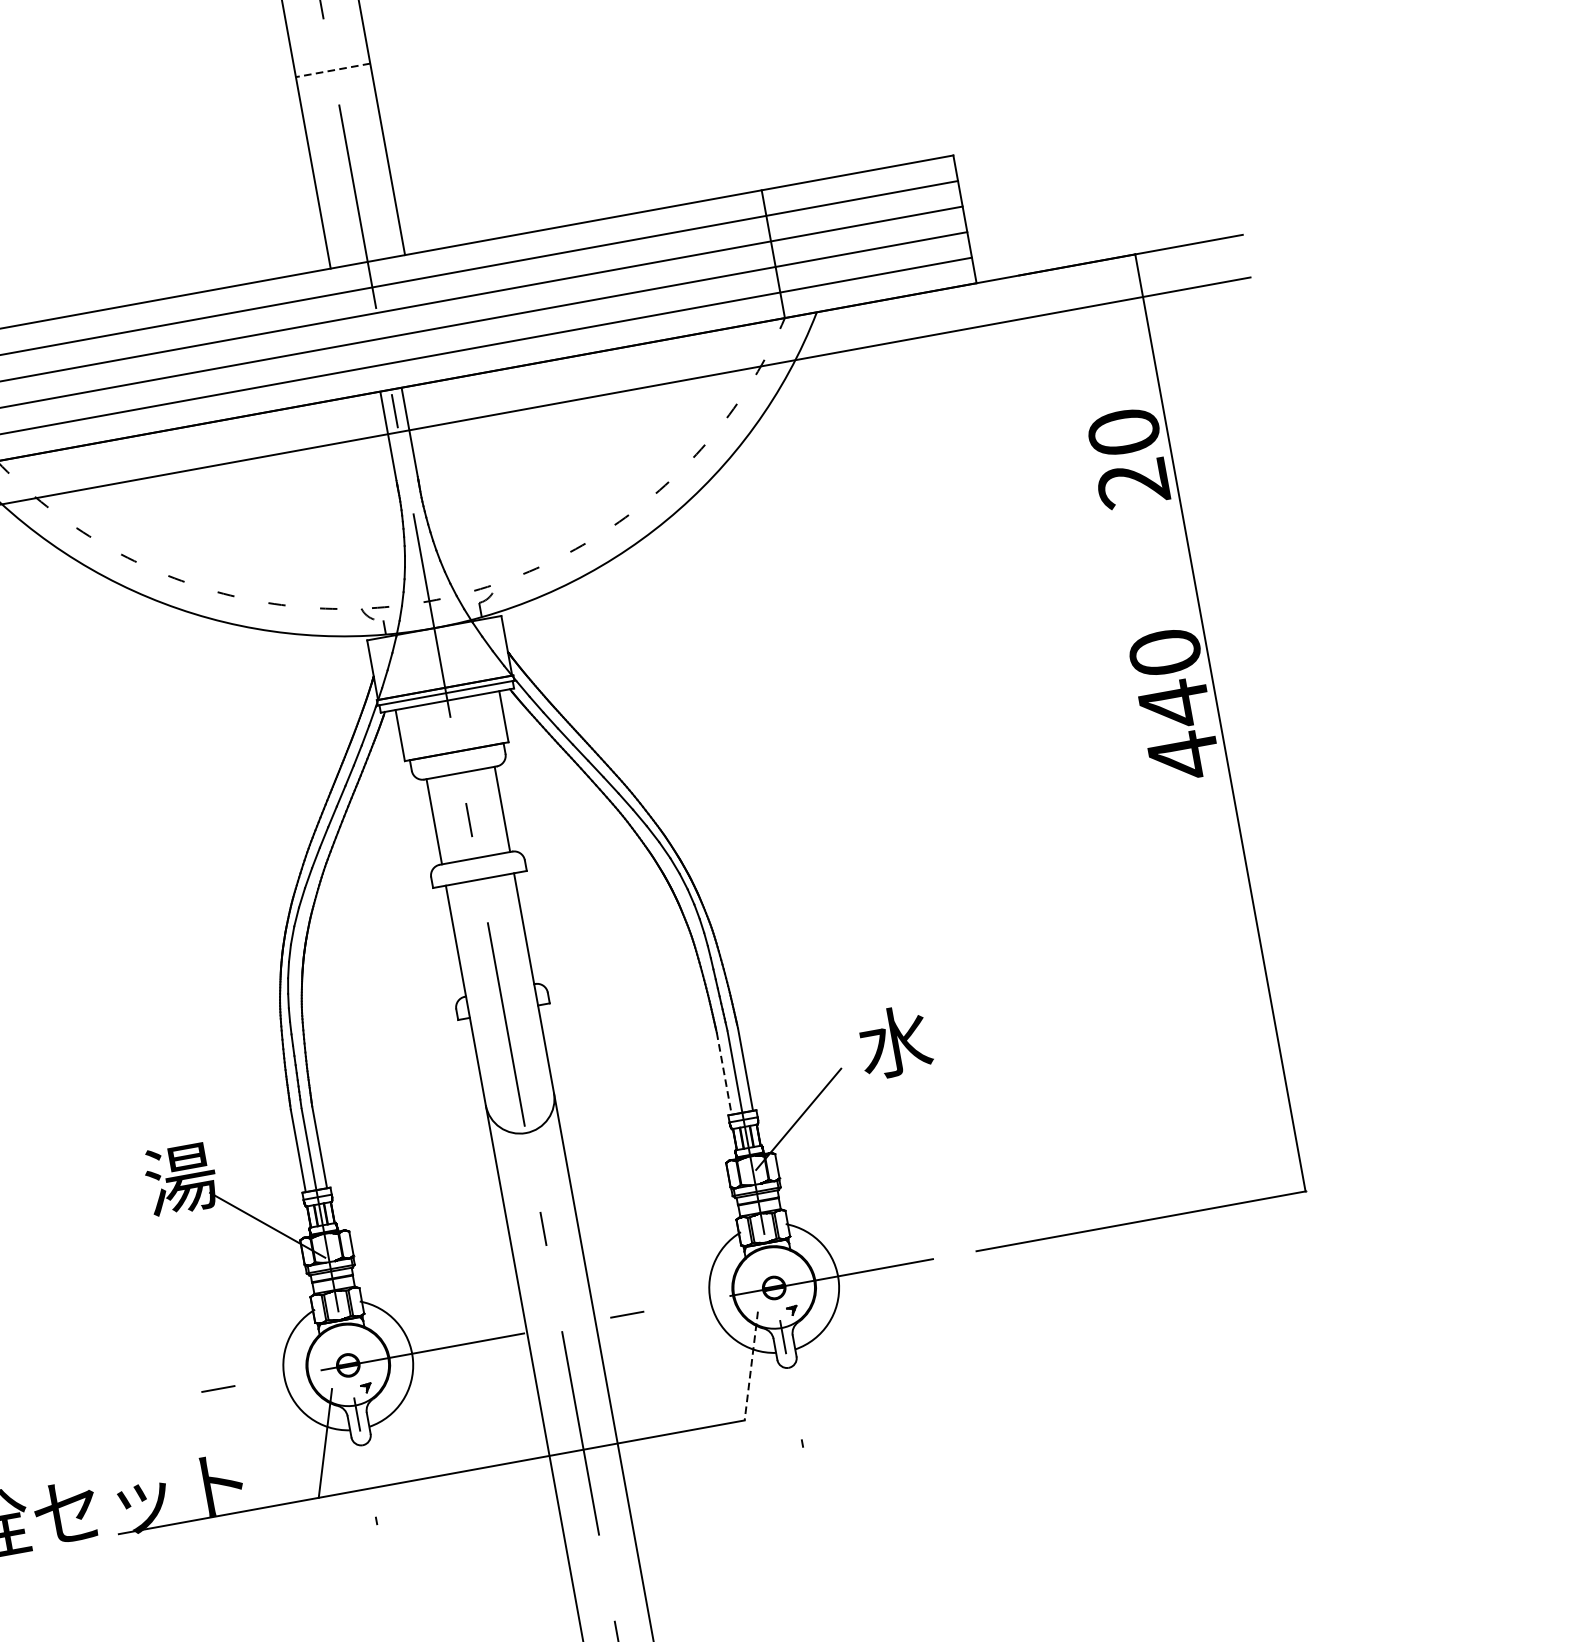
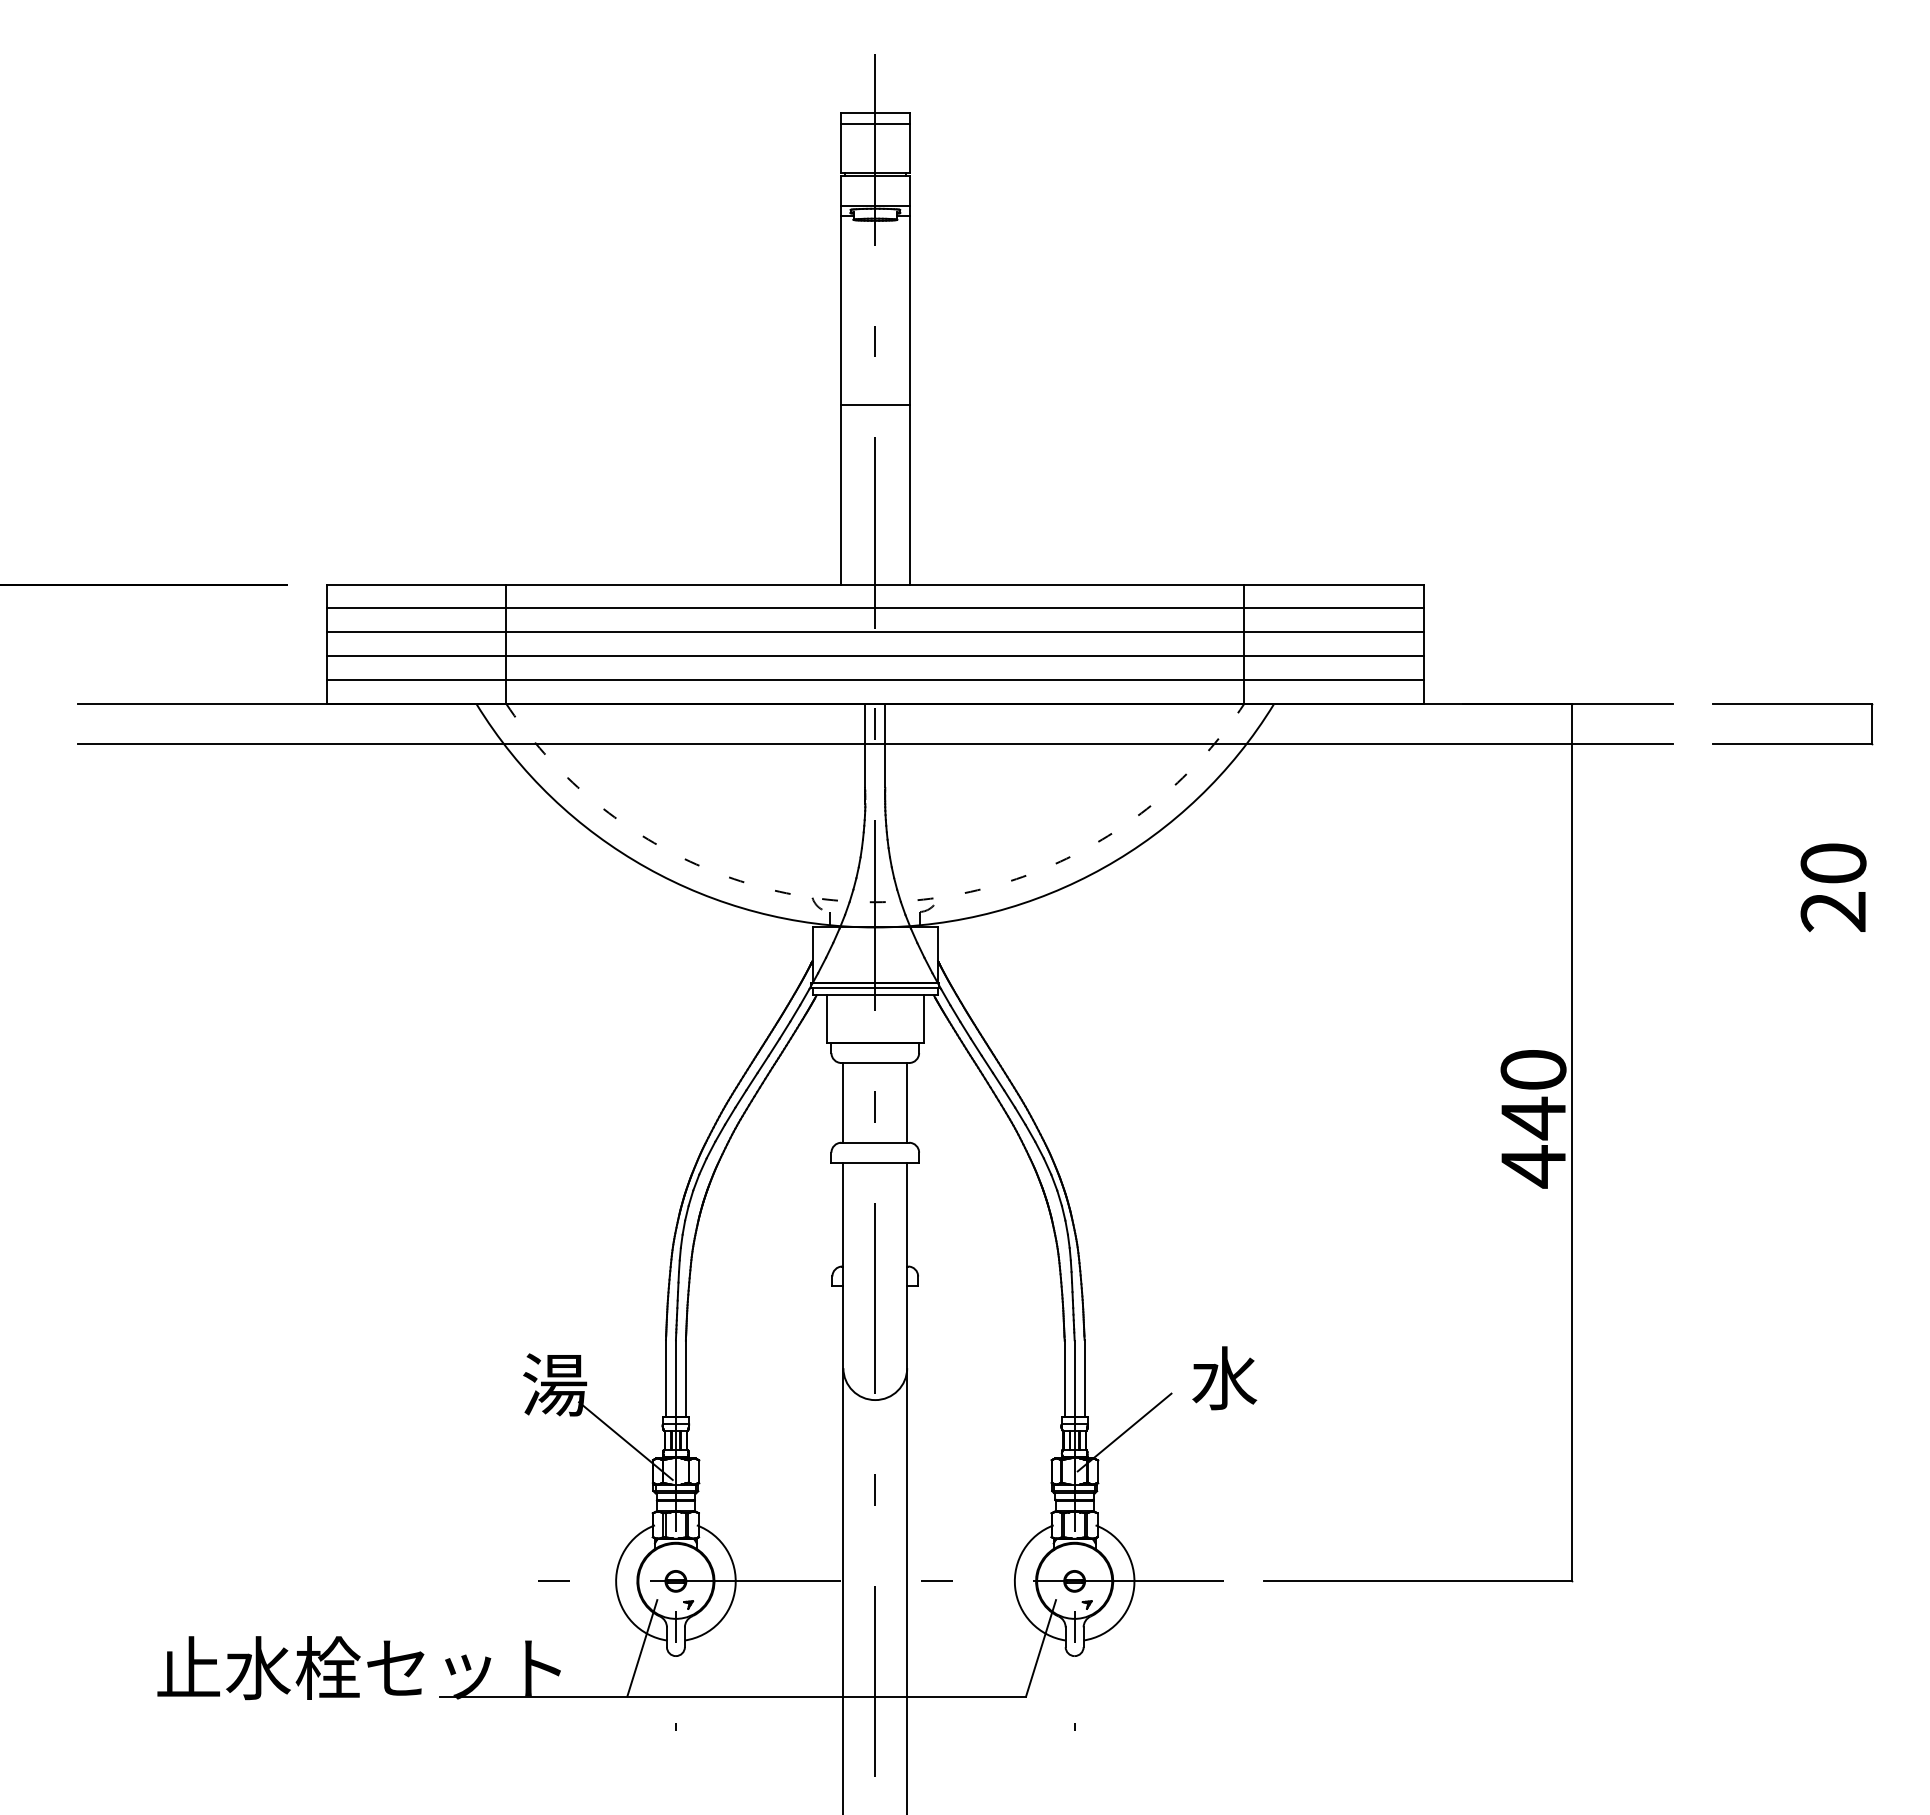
line: (333, 70) -> (875, 405), dashed -> solid
part: (1378, 253) -> (1792, 743), added
text: (1128, 457) -> (1833, 887), moved
line: (723, 1073) -> (1064, 1378), dashed -> solid
line: (750, 1366) -> (1040, 1648), dashed -> solid

